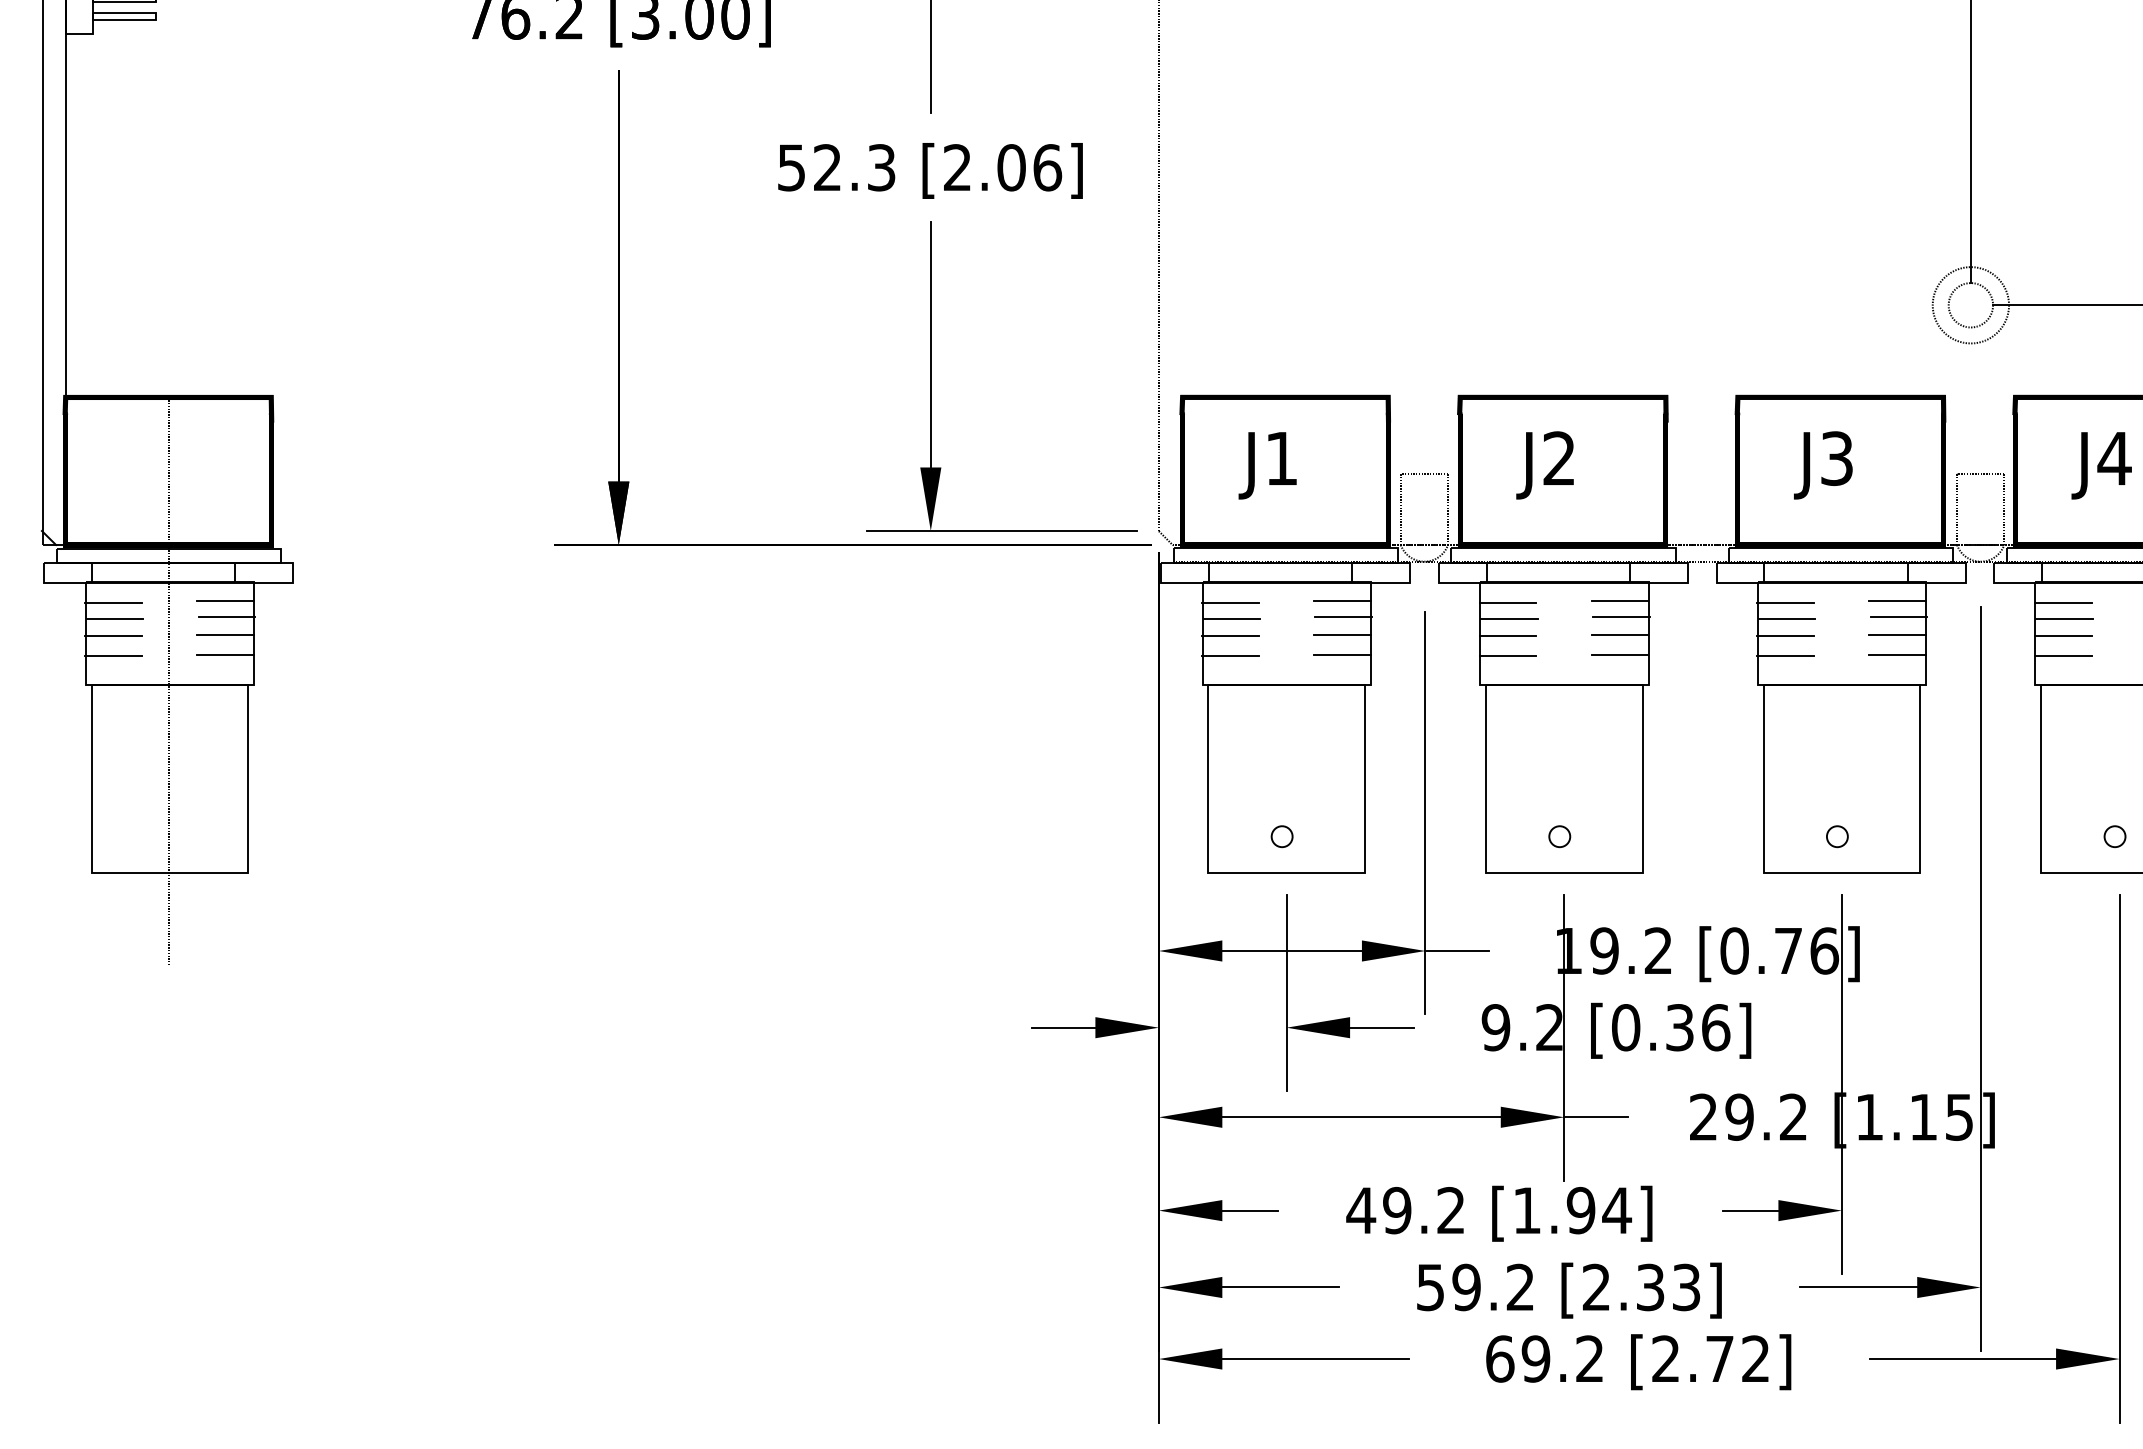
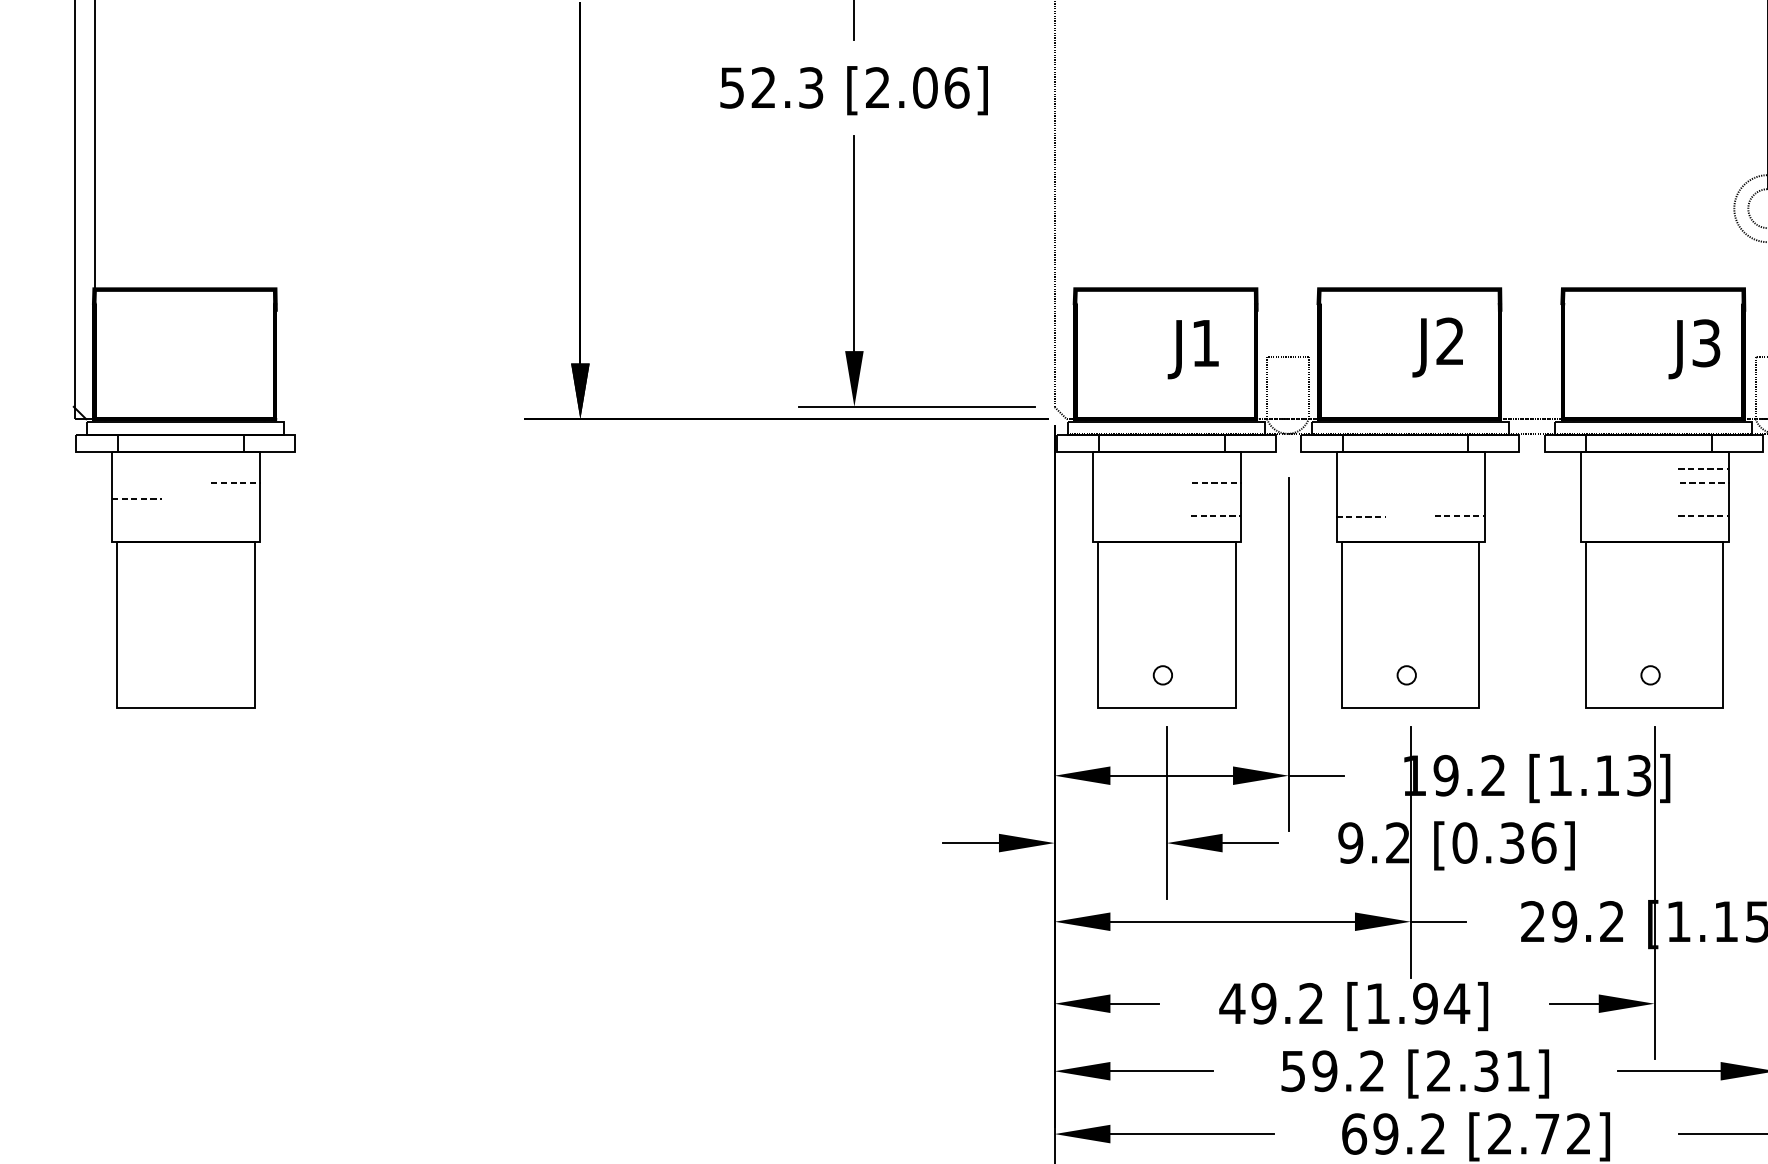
text: (1267, 465) -> (1193, 349), moved
text: (1544, 465) -> (1437, 347), moved
text: (1823, 465) -> (1694, 349), moved
line: (225, 601) -> (235, 468), removed
line: (1341, 601) -> (1215, 468), removed
line: (1619, 601) -> (1459, 468), removed
line: (1897, 601) -> (1703, 468), solid -> dashed
line: (113, 602) -> (136, 469), removed
line: (1230, 602) -> (1117, 469), removed
line: (1507, 602) -> (1360, 469), removed
line: (1785, 602) -> (1604, 469), removed
line: (227, 617) -> (236, 482), solid -> dashed
line: (1344, 617) -> (1217, 482), solid -> dashed
line: (1621, 617) -> (1460, 482), removed
line: (1899, 617) -> (1705, 482), solid -> dashed
line: (114, 618) -> (137, 483), removed
line: (1231, 618) -> (1118, 483), removed
line: (1509, 618) -> (1362, 483), removed
line: (1786, 618) -> (1605, 483), removed
line: (225, 634) -> (235, 497), removed
line: (1341, 634) -> (1215, 497), removed
line: (1619, 634) -> (1459, 497), removed
line: (1897, 634) -> (1703, 497), removed
line: (114, 636) -> (137, 499), solid -> dashed
line: (1230, 636) -> (1117, 499), removed
line: (1507, 636) -> (1360, 499), removed
line: (1785, 636) -> (1604, 499), removed
line: (225, 654) -> (235, 515), removed
line: (1342, 654) -> (1215, 515), solid -> dashed
line: (1620, 654) -> (1460, 515), solid -> dashed
line: (1897, 654) -> (1703, 515), solid -> dashed
line: (113, 656) -> (136, 517), removed
line: (1230, 656) -> (1117, 517), removed
line: (1508, 656) -> (1361, 517), solid -> dashed
line: (1785, 656) -> (1604, 517), removed
line: (168, 681) -> (184, 539), removed
text: (1779, 950) -> (1599, 775), [0.76] -> [1.13]
text: (1686, 1287) -> (1518, 1071), [2.33] -> [2.31]

